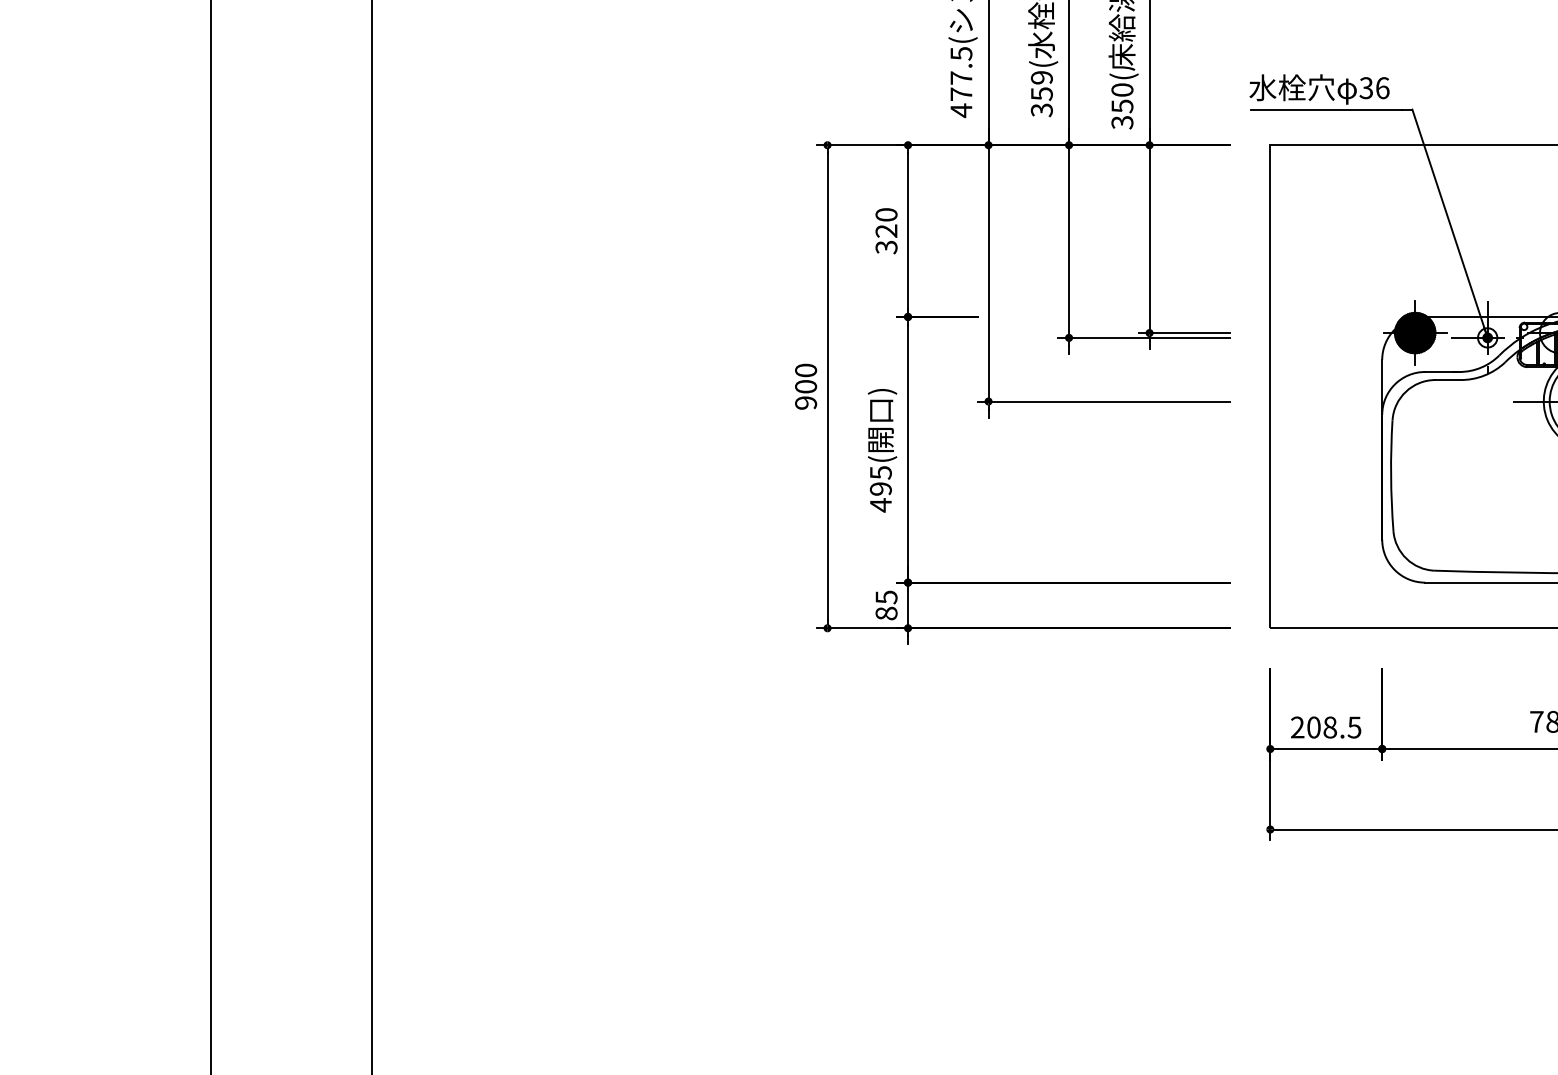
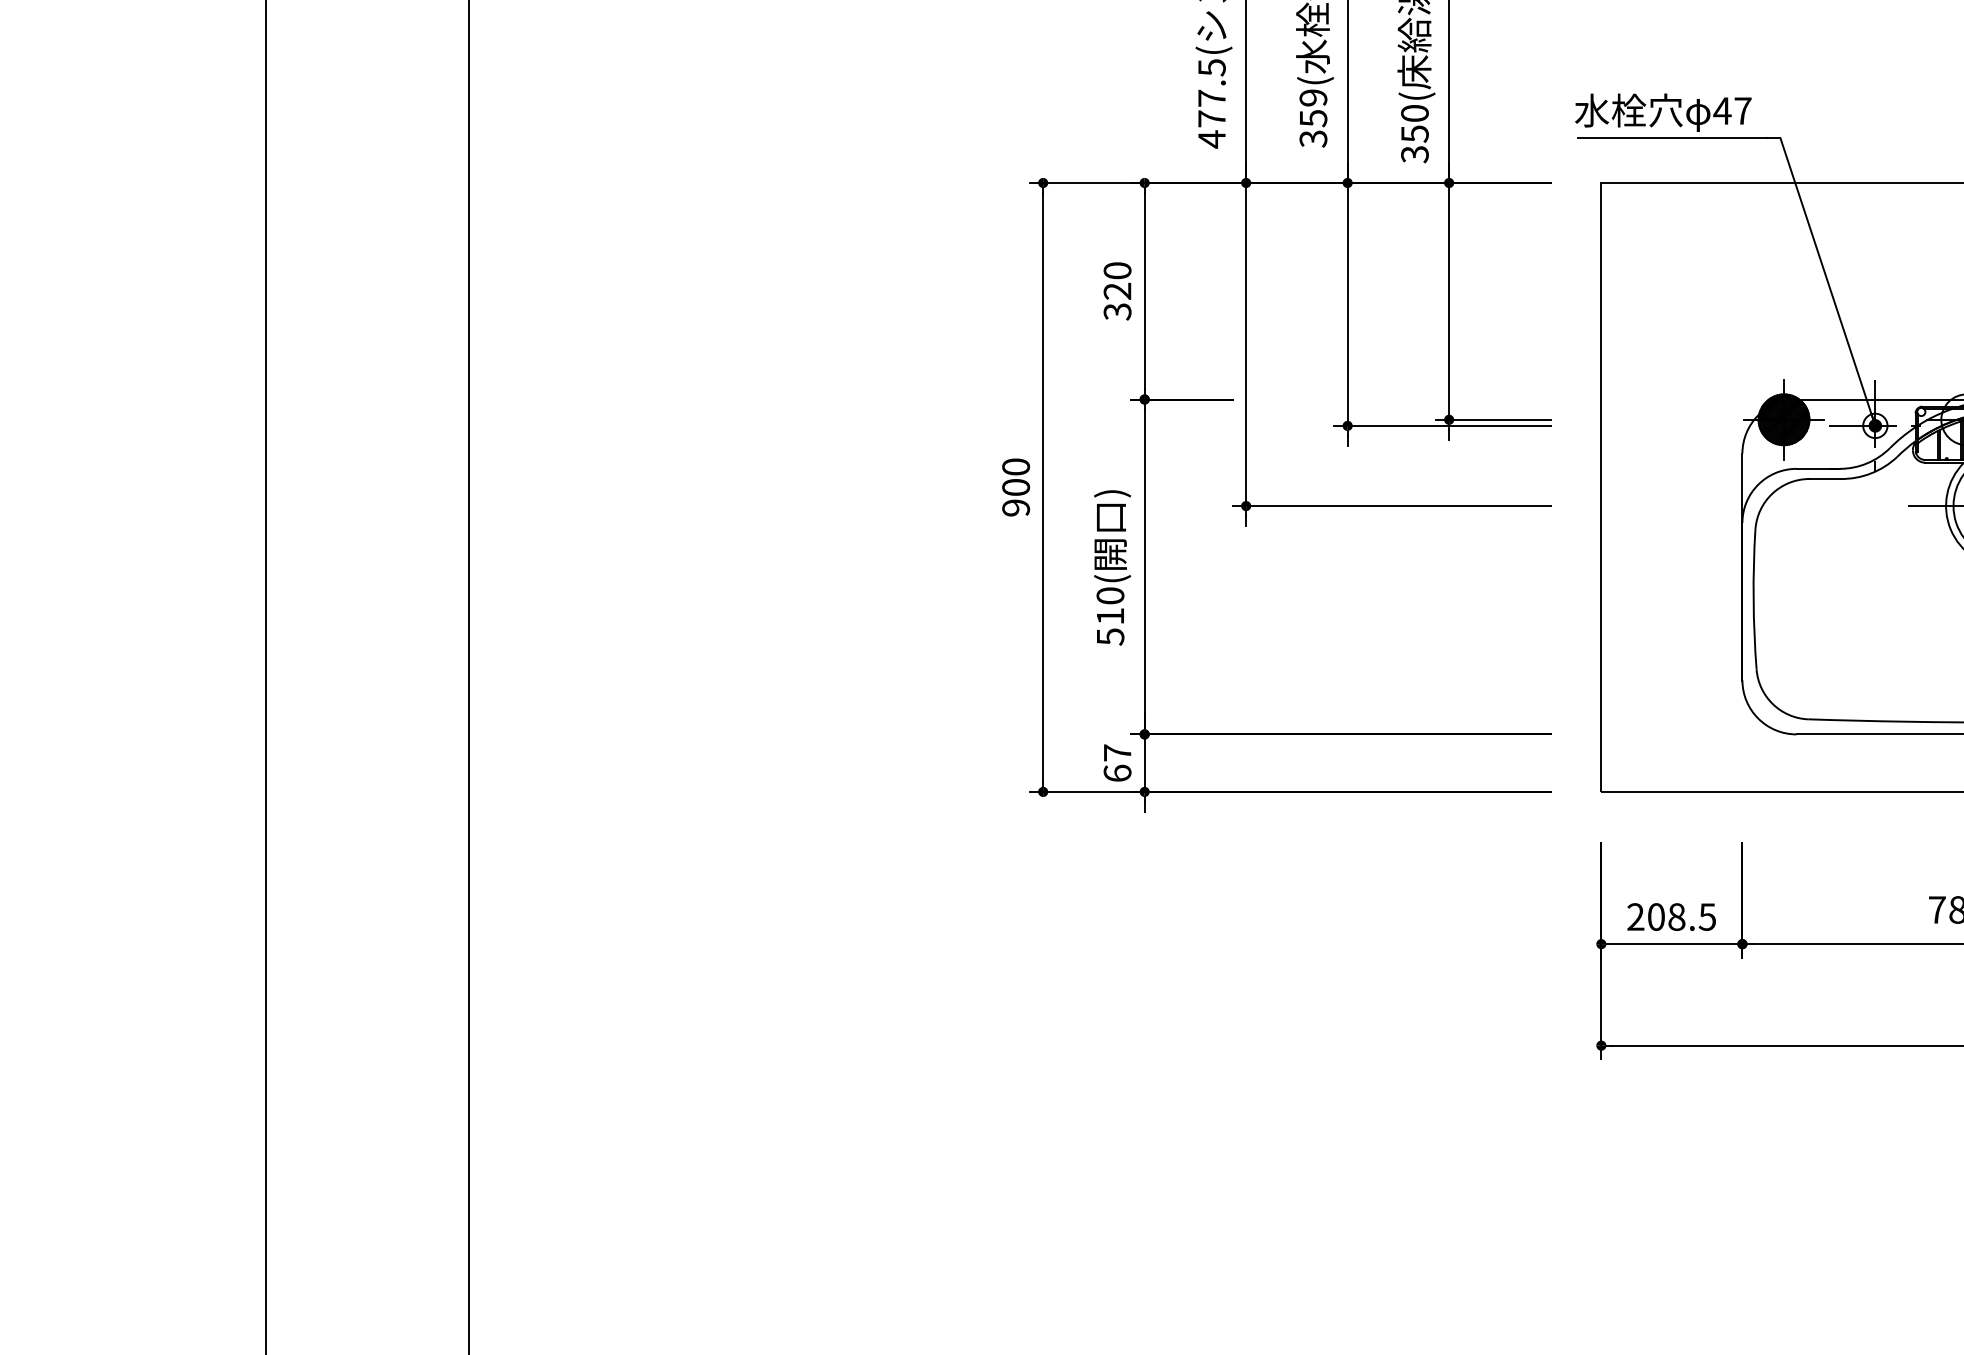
text: (1374, 88) -> (1732, 111), 36 -> 47
text: (880, 489) -> (1109, 616), 495( -> 510(
text: (886, 605) -> (1117, 763), 85 -> 67

